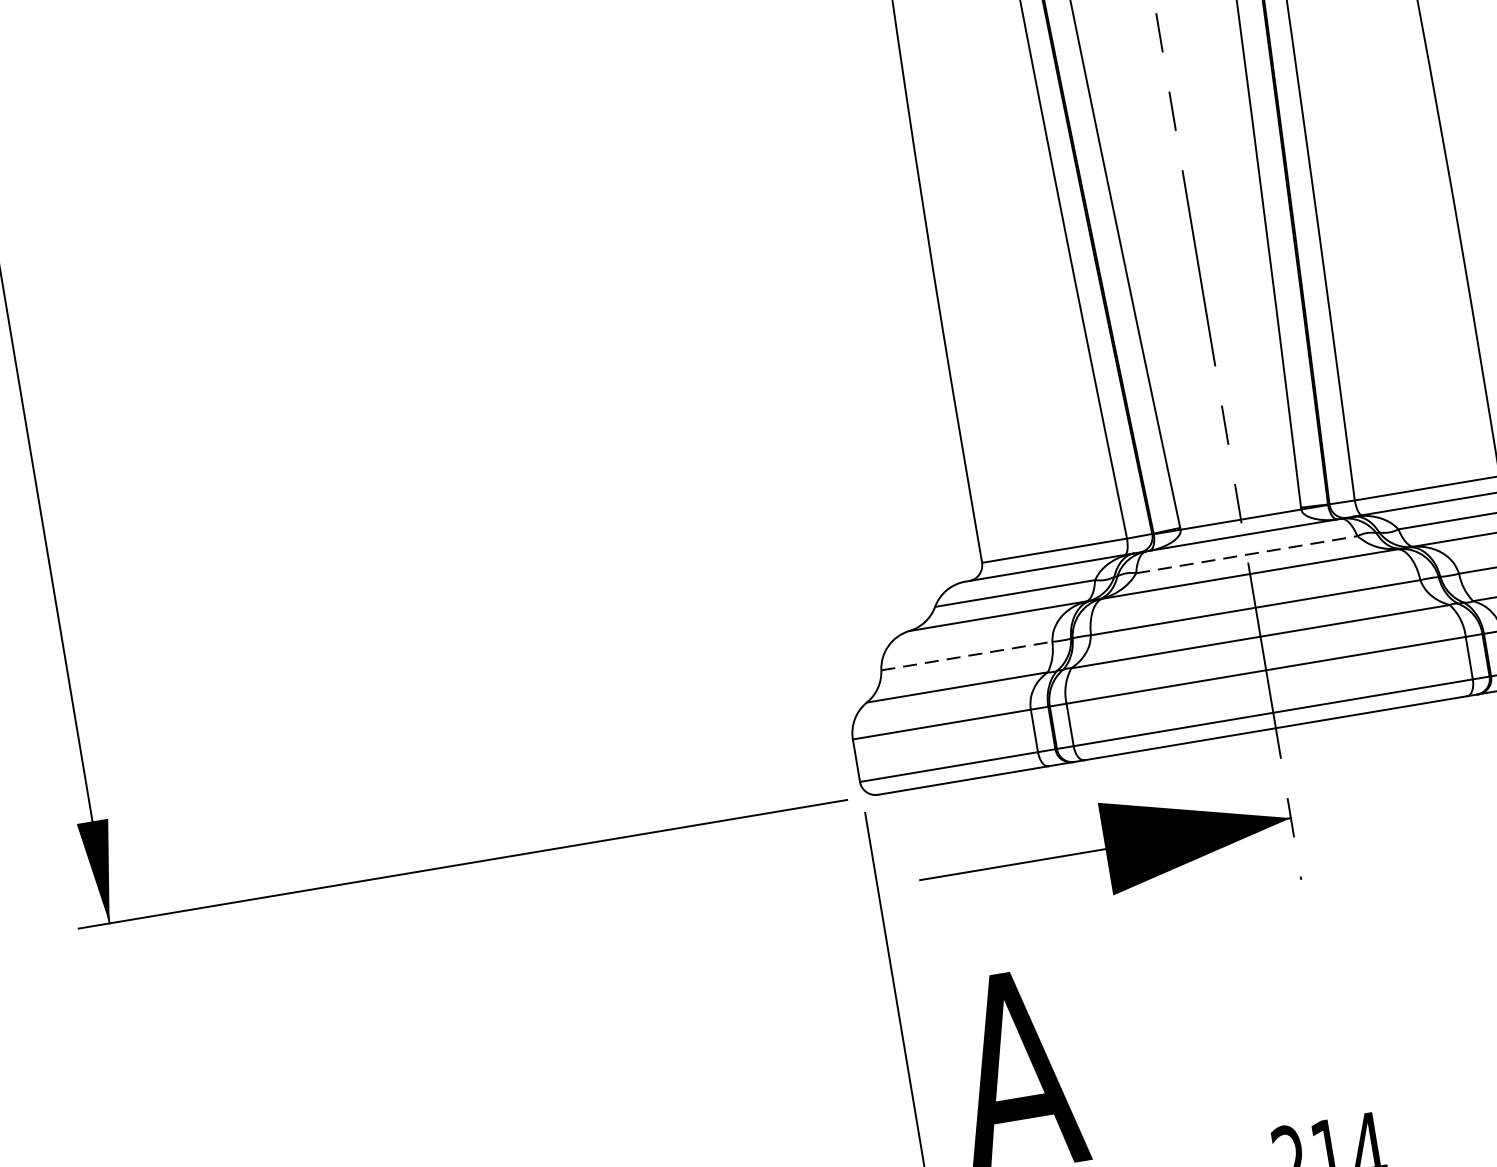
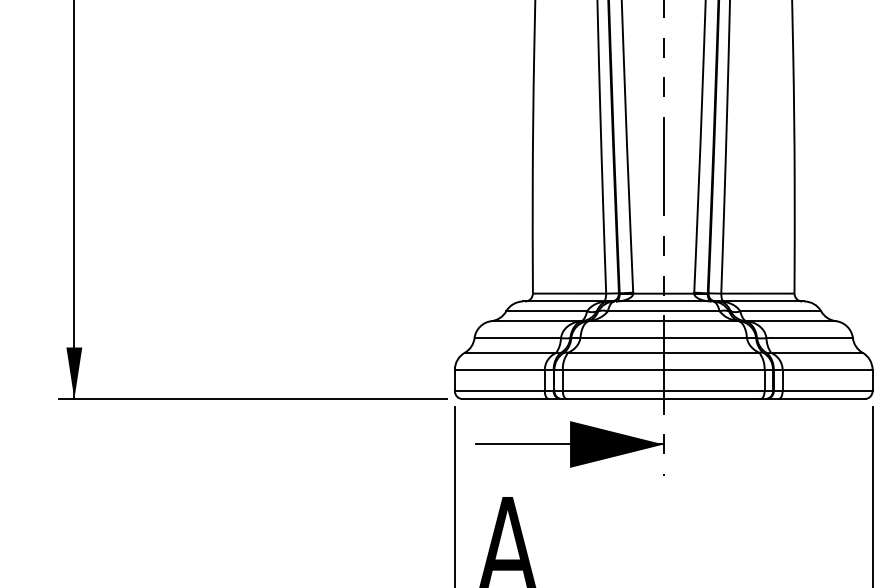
line: (1246, 555) -> (663, 311), dashed -> solid
line: (968, 656) -> (518, 338), dashed -> solid

